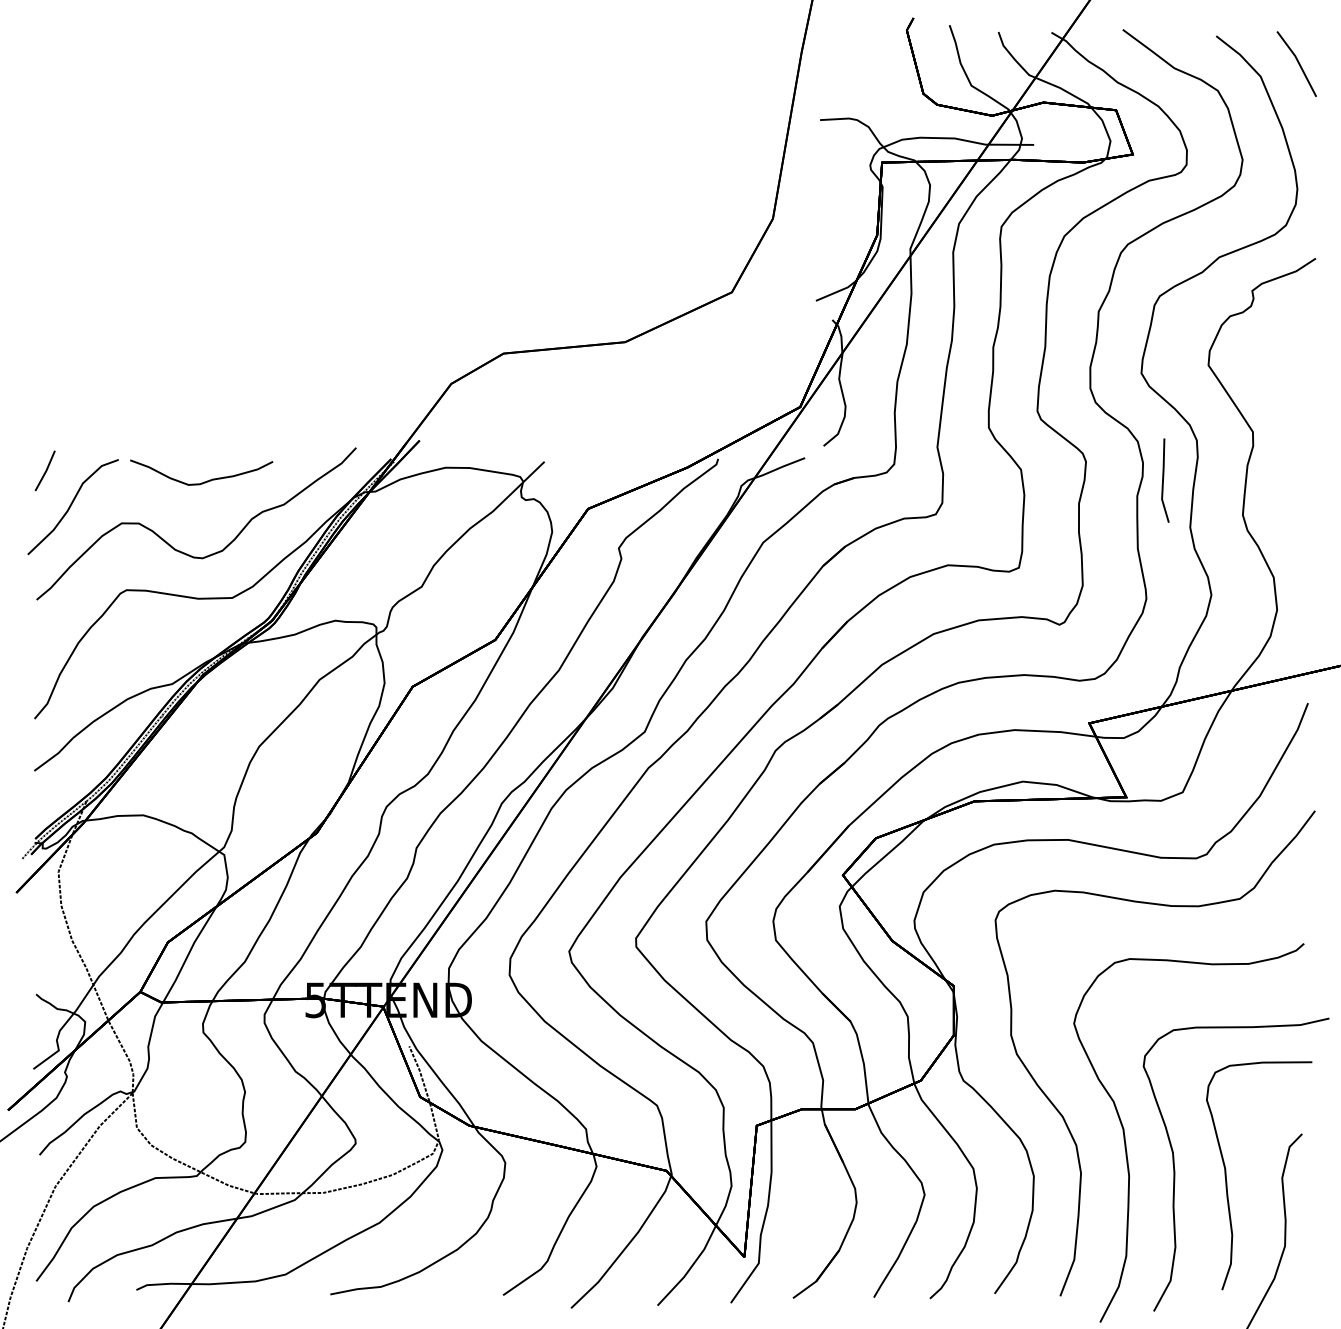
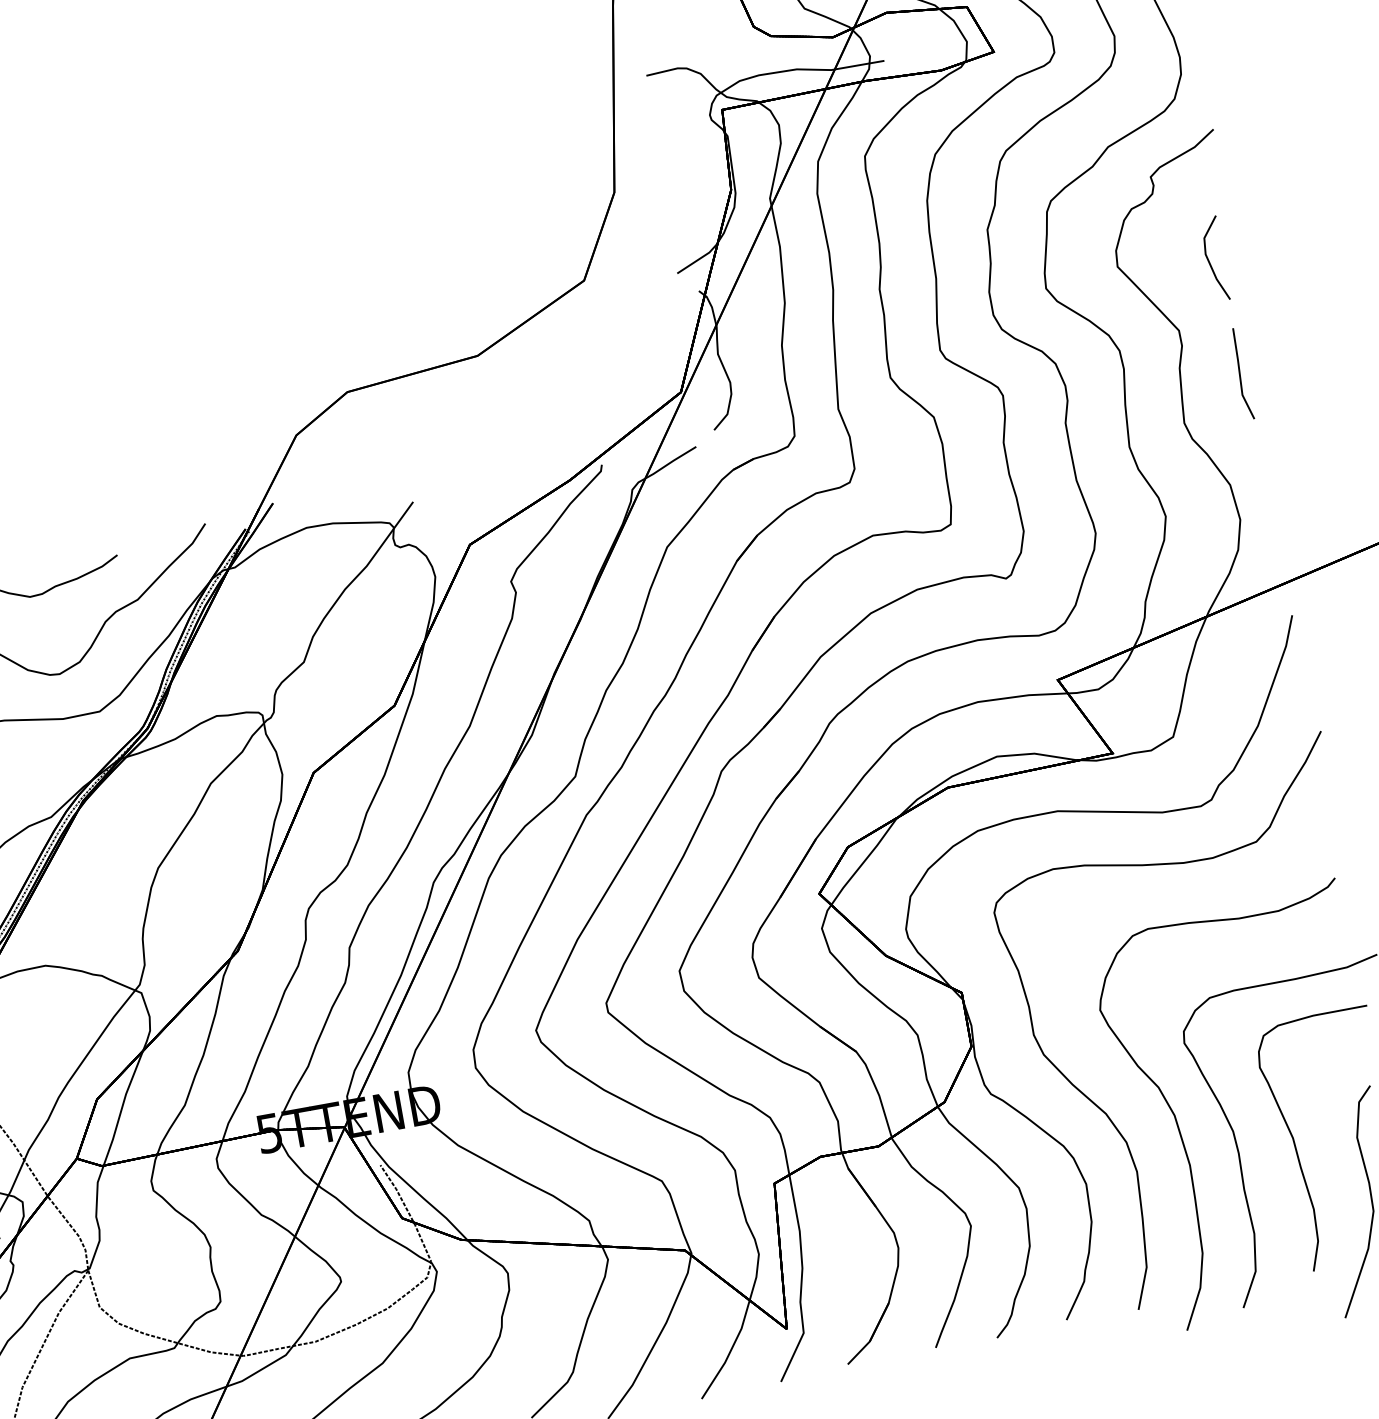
line: (1291, 374) -> (1209, 260), added
line: (1163, 480) -> (1240, 374), moved

